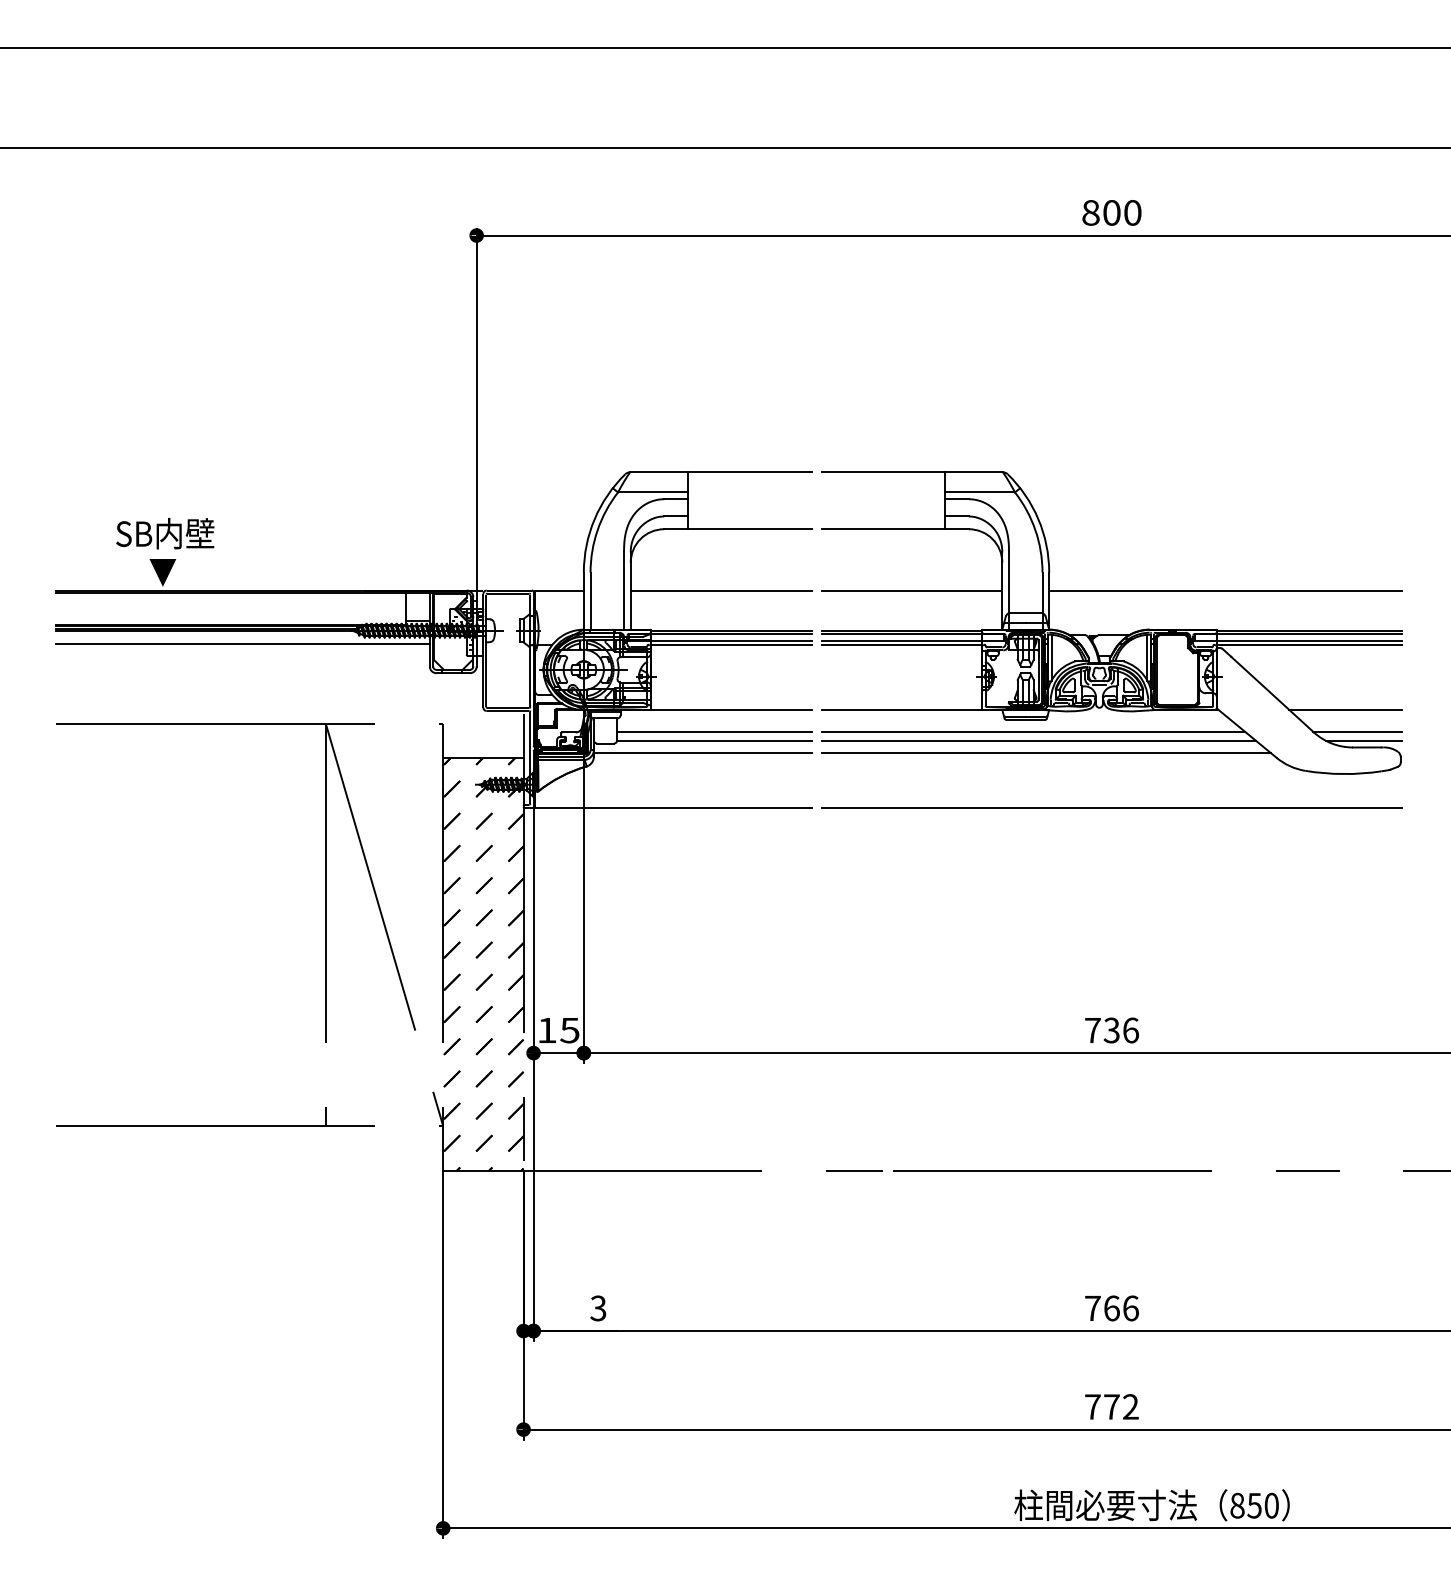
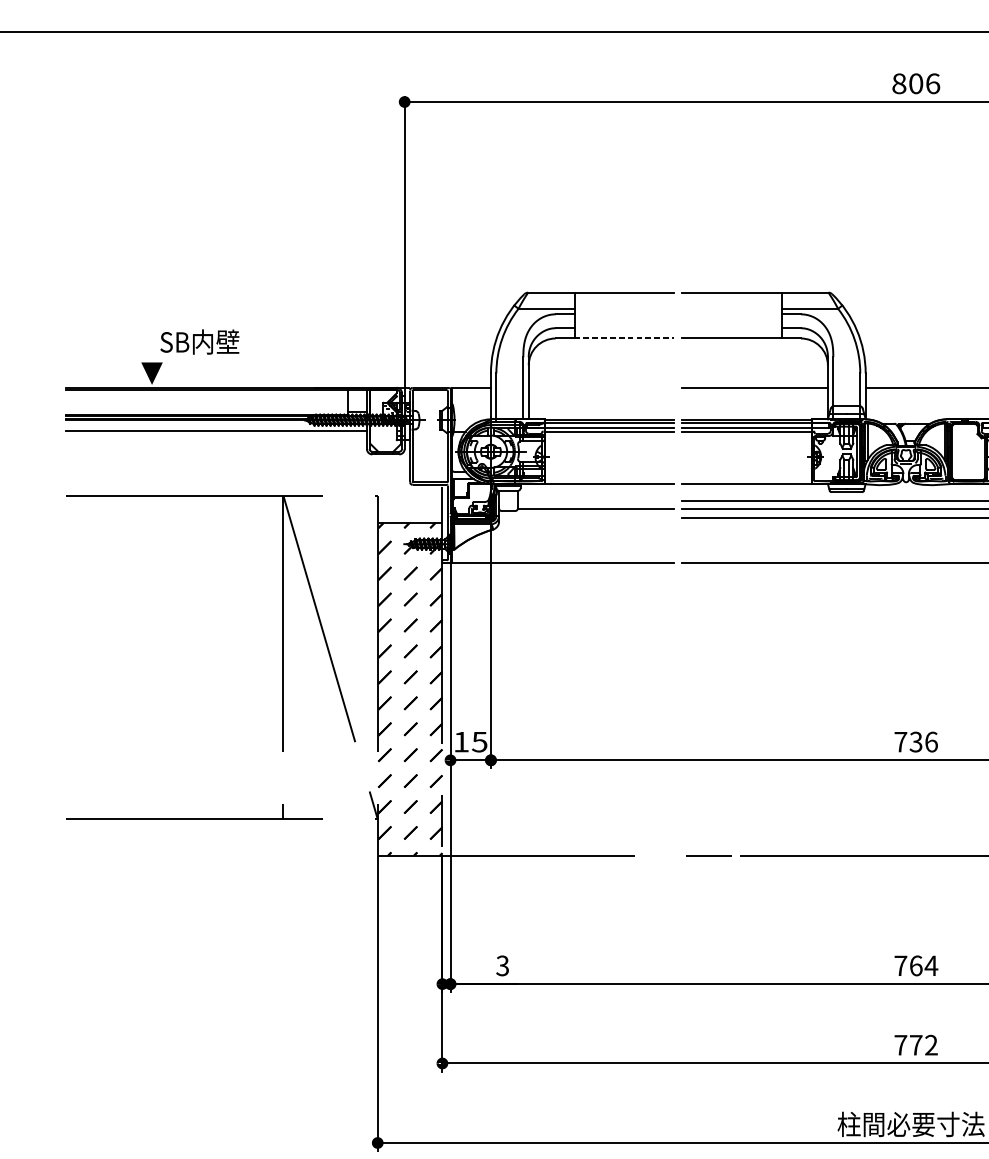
text: (1132, 212) -> (932, 83), 800 -> 806
line: (749, 529) -> (624, 338), solid -> dashed
text: (165, 533) -> (200, 341), moved
line: (720, 590) -> (601, 387), removed
line: (714, 731) -> (596, 501), removed
line: (702, 752) -> (586, 518), removed
text: (1130, 1308) -> (931, 965), 766 -> 764

